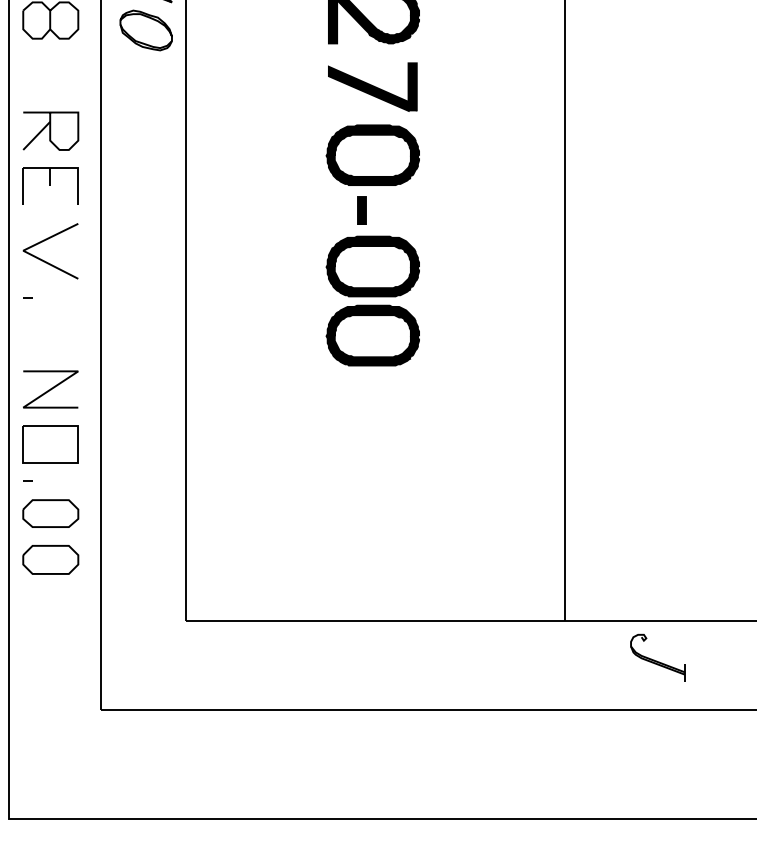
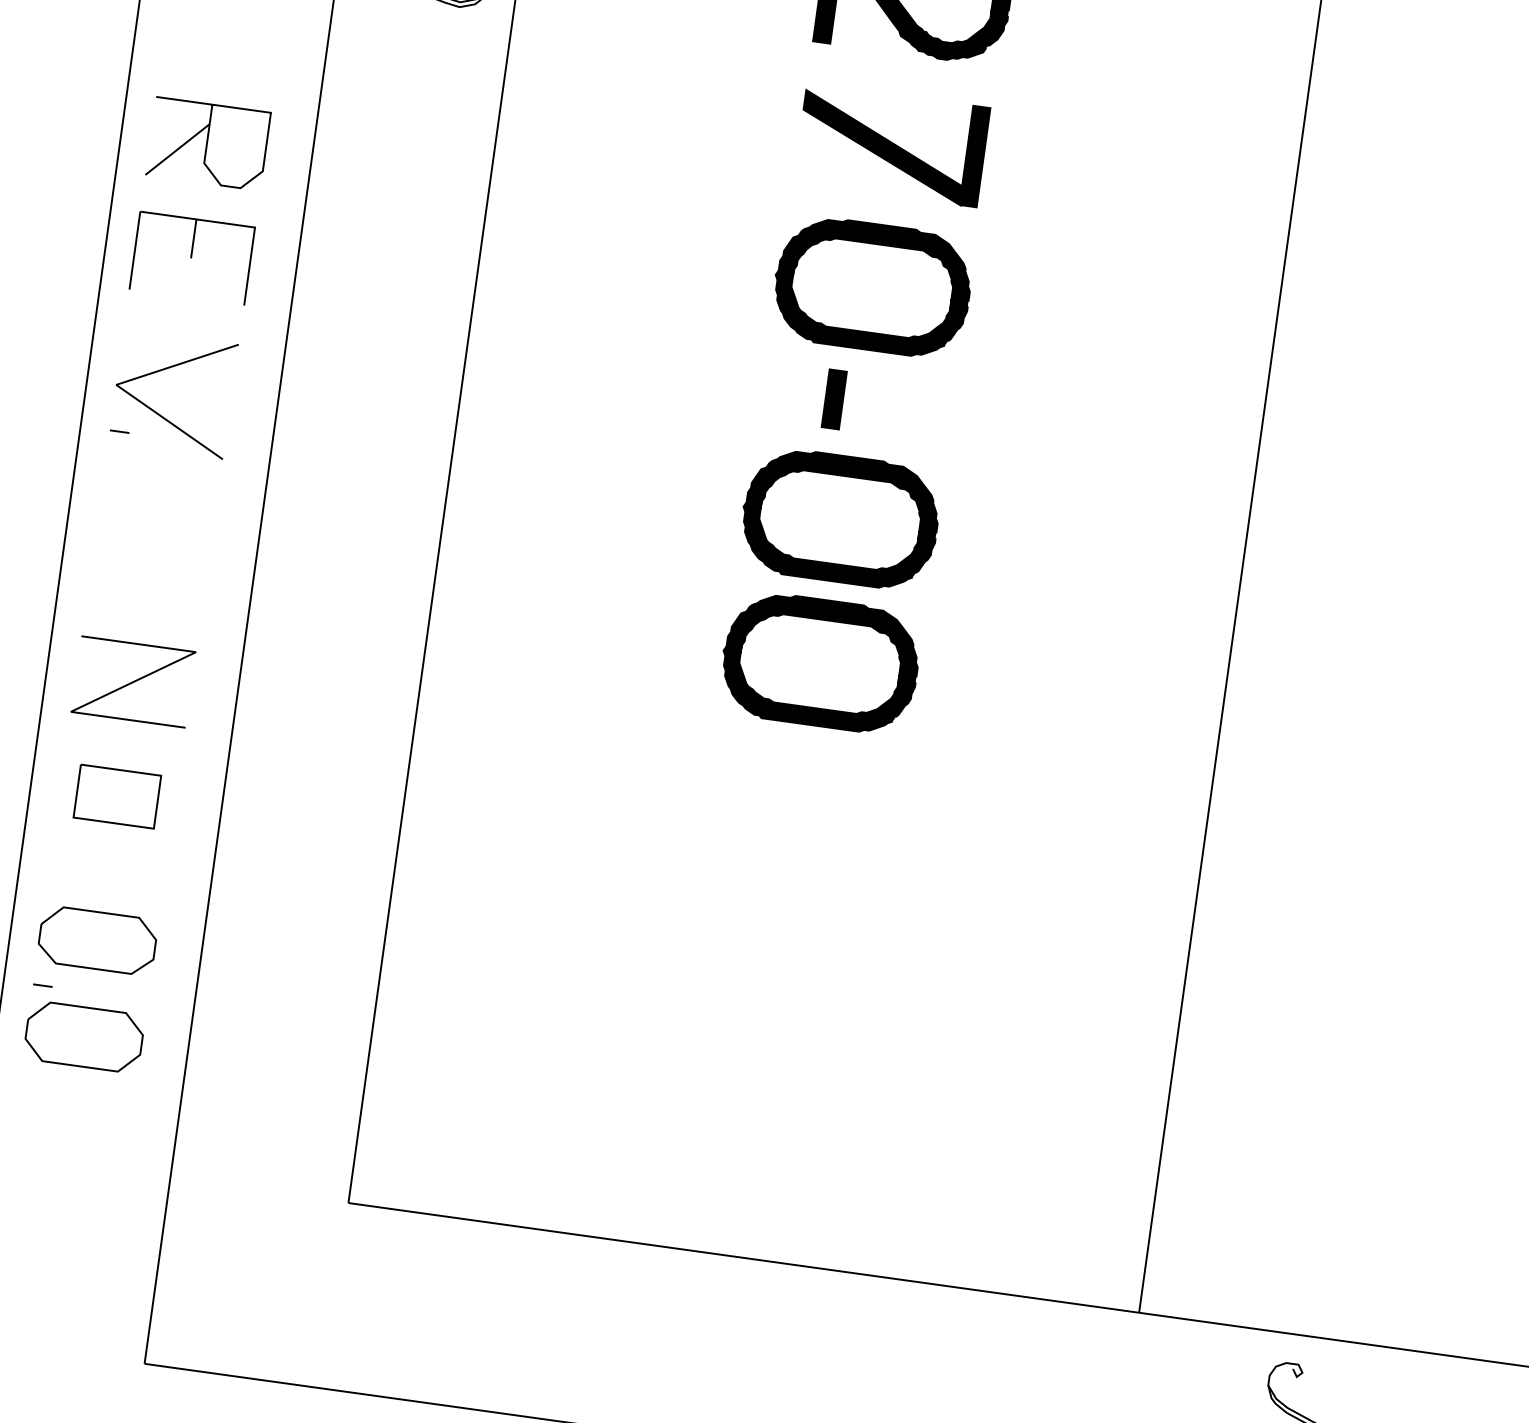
line: (27, 297) -> (118, 431), moved
part: (50, 444) -> (117, 796), size x0.7
line: (27, 480) -> (42, 983), moved

